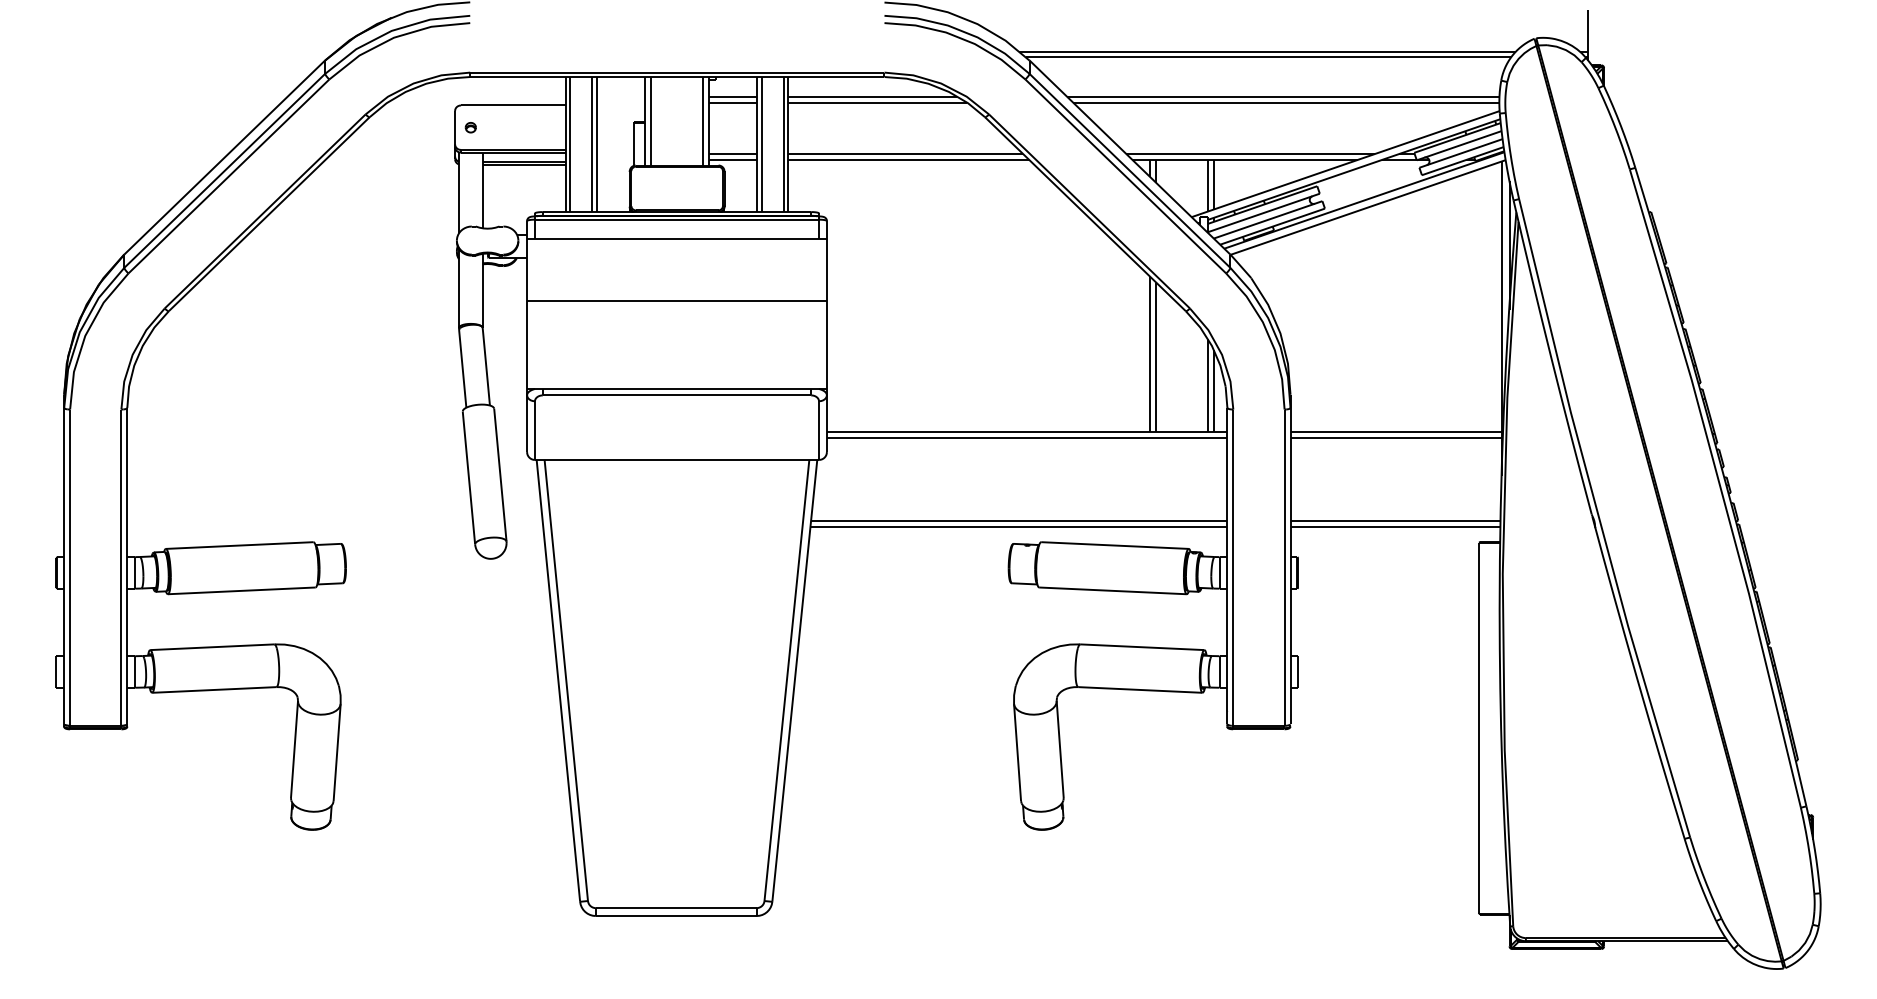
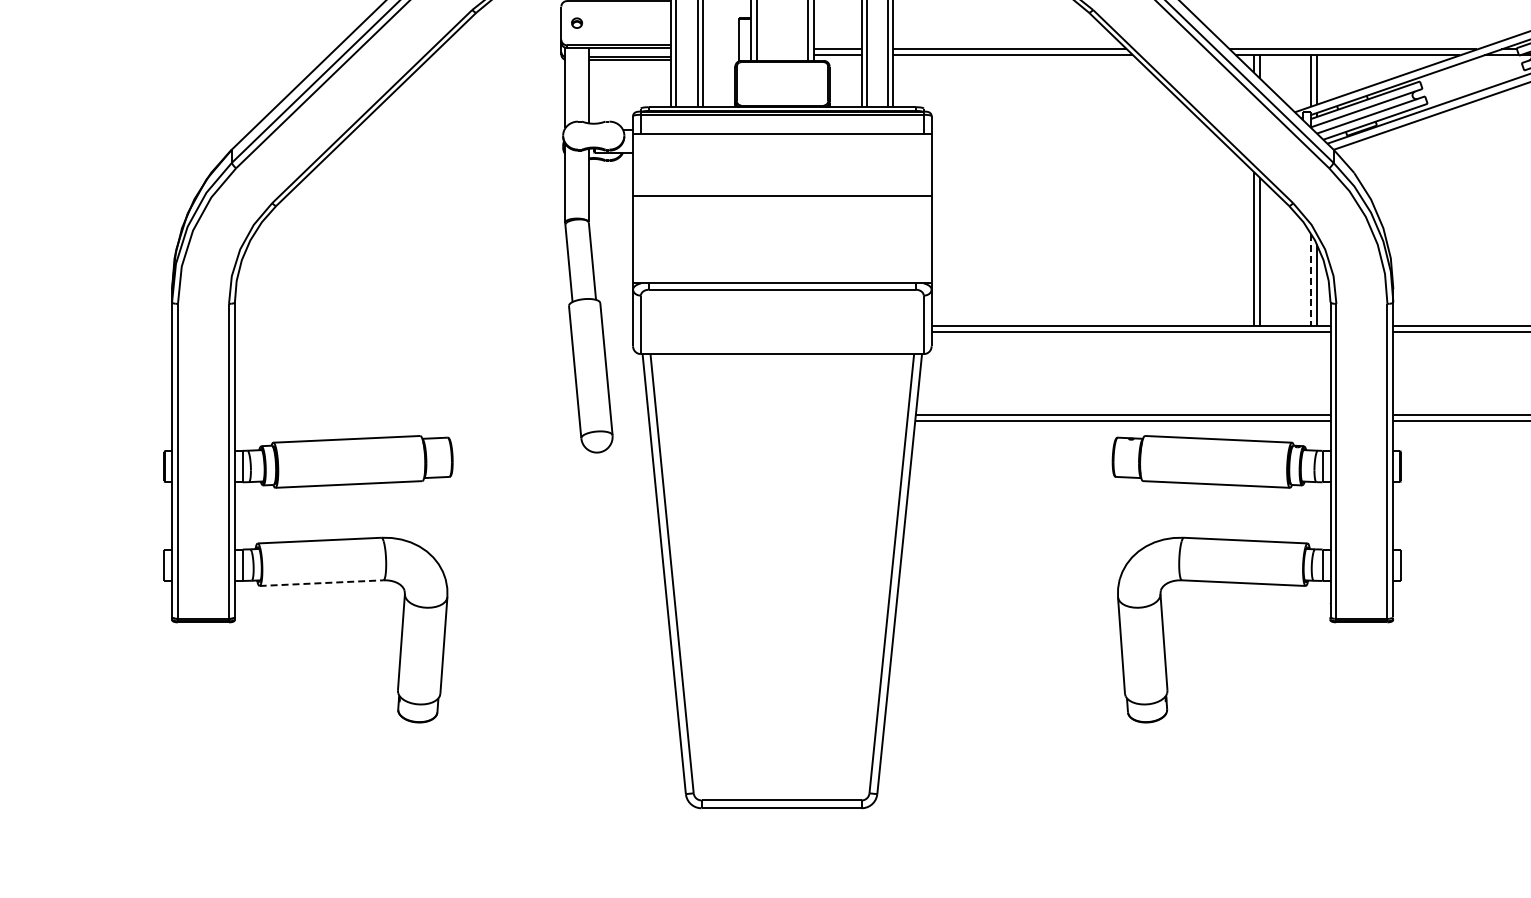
line: (1207, 385) -> (1310, 279), solid -> dashed
line: (214, 689) -> (321, 582), solid -> dashed

